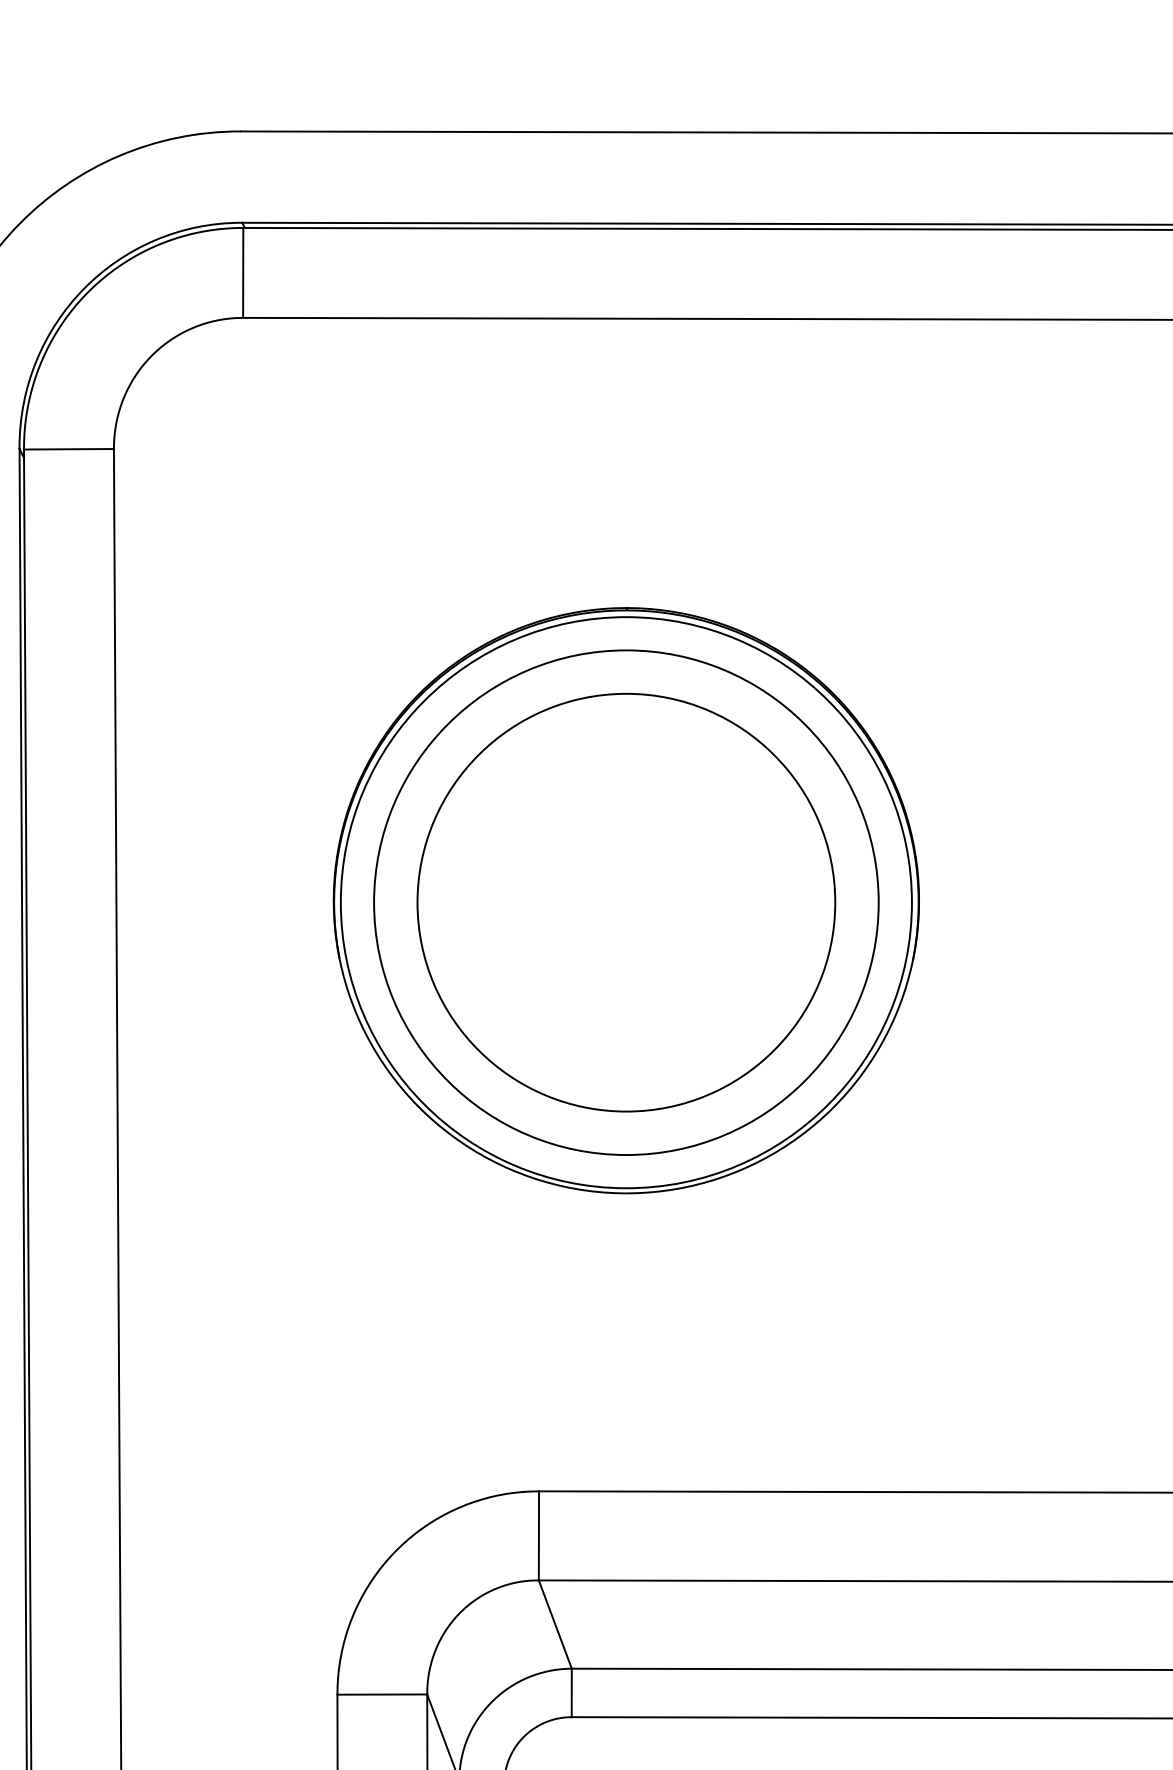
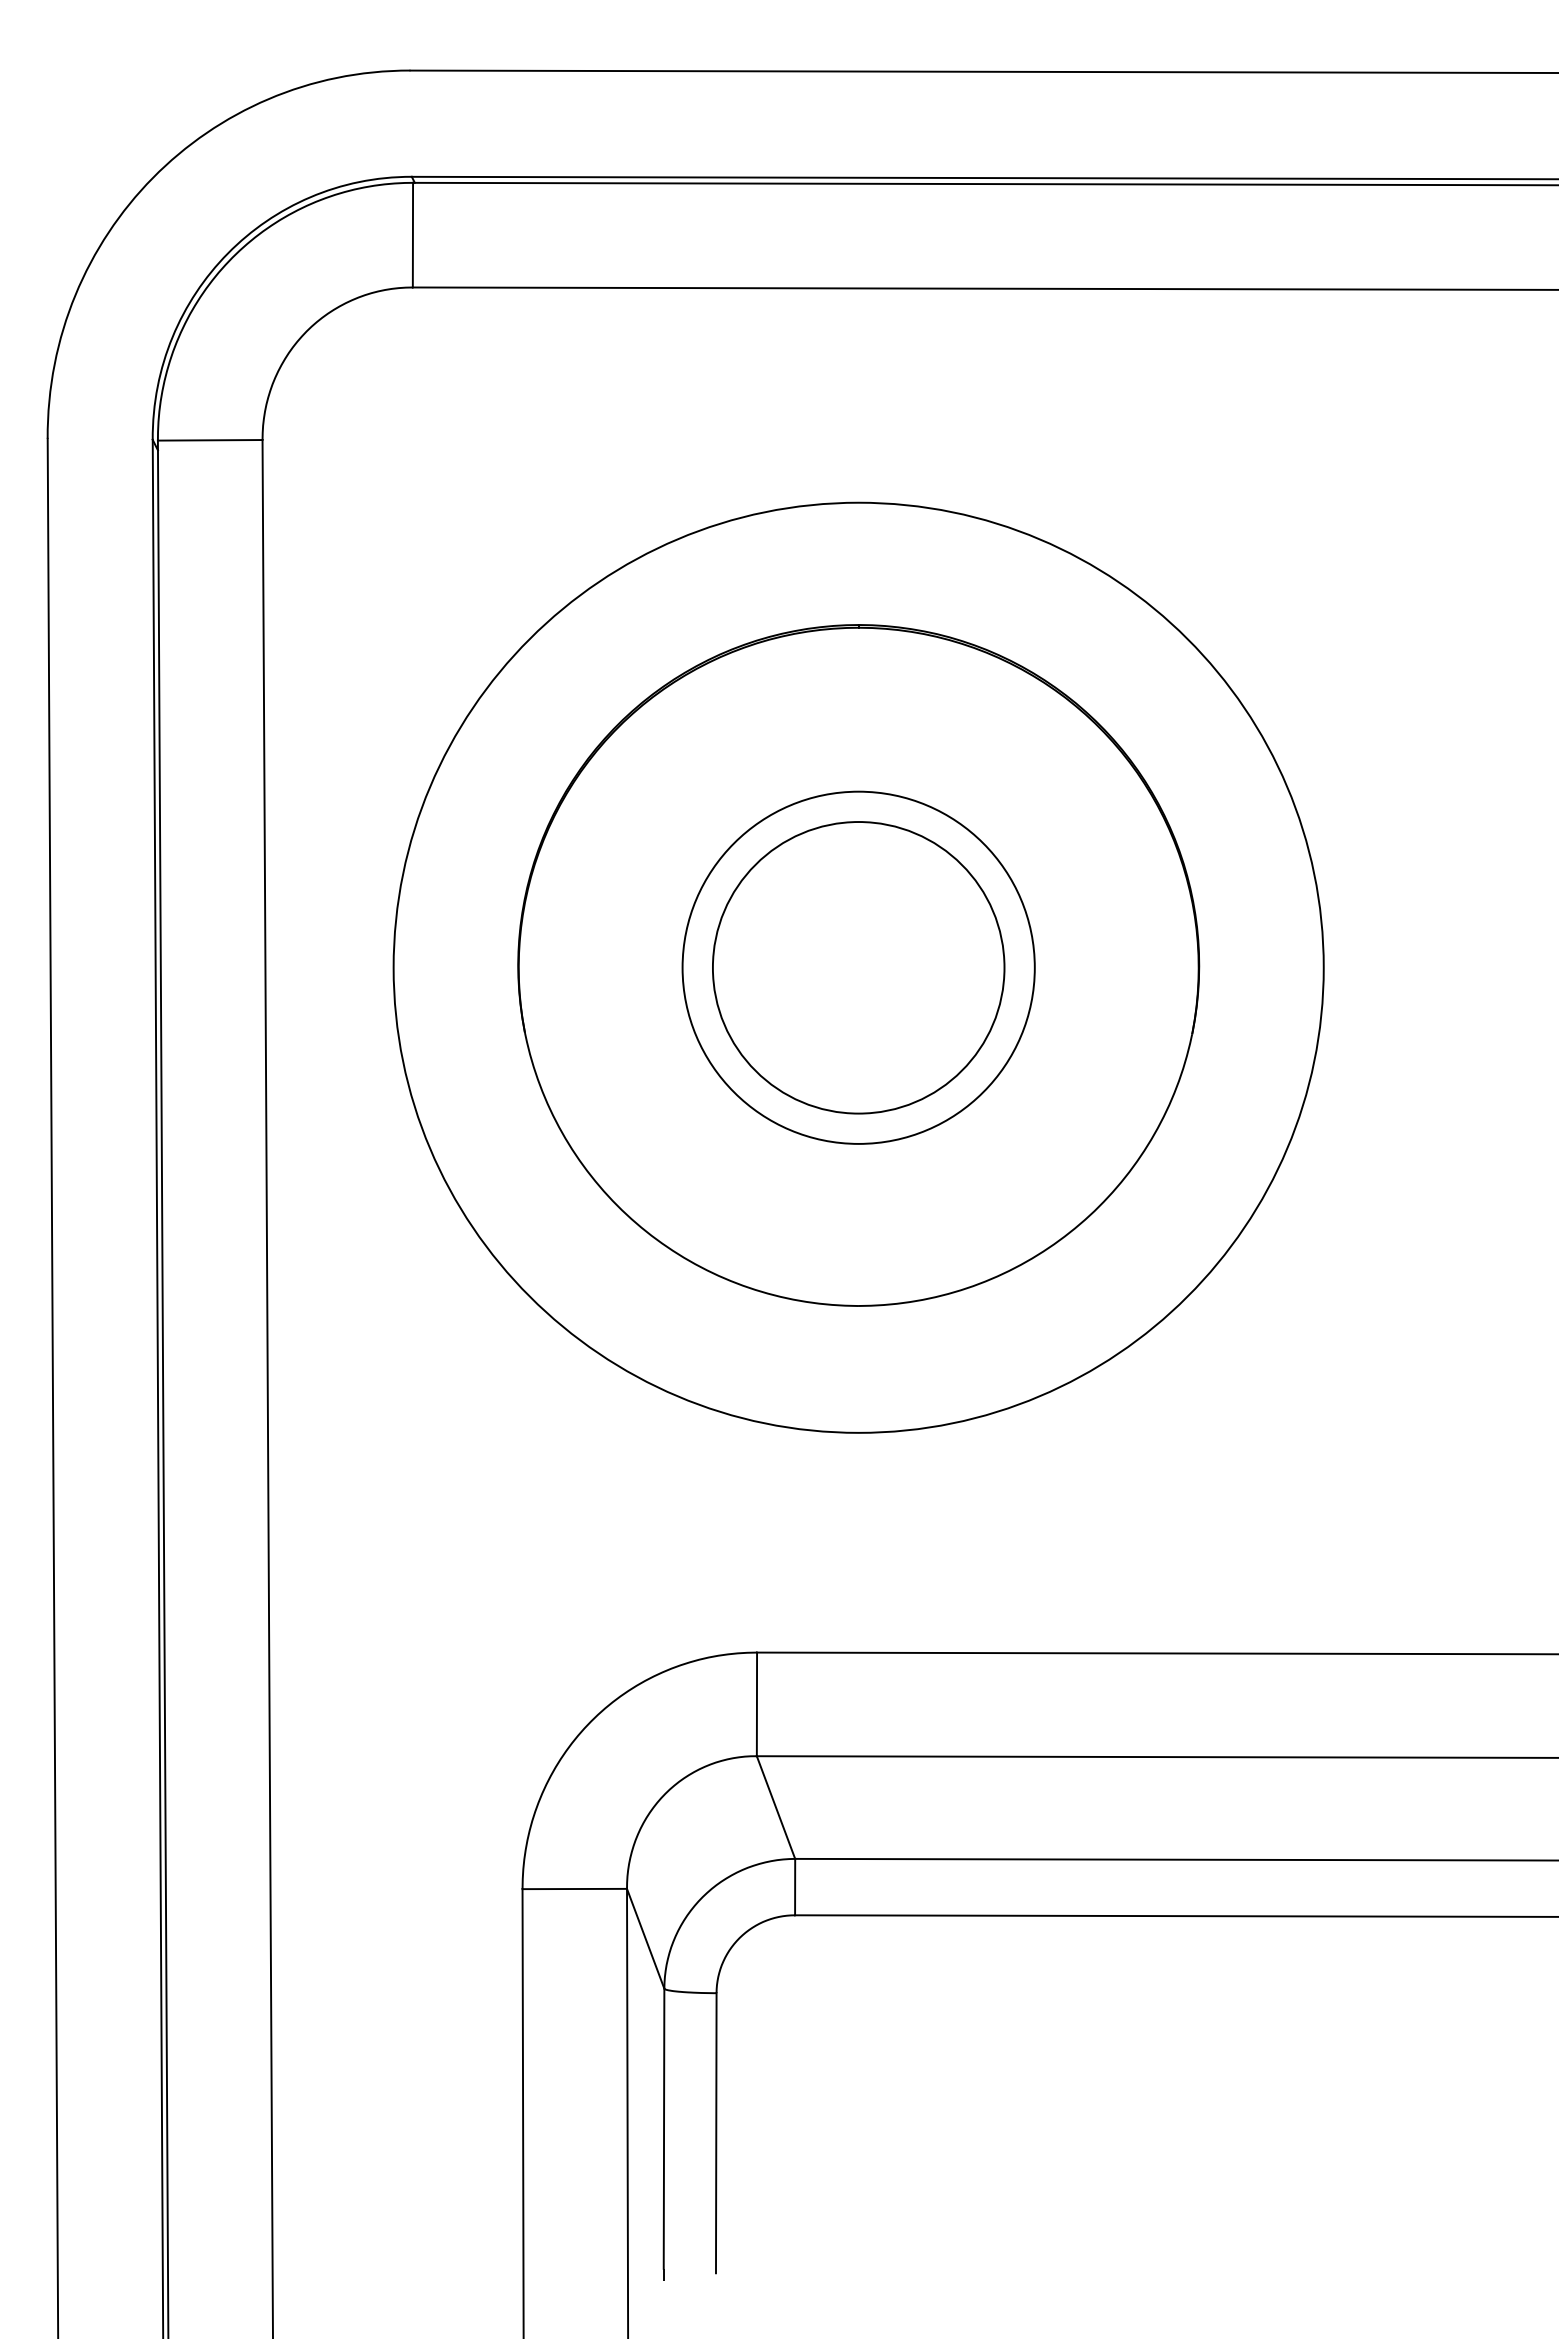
circle: (626, 902) -> (858, 967), size x0.6
circle: (626, 902) -> (858, 967), size x0.6
circle: (626, 902) -> (858, 967), size x1.4

